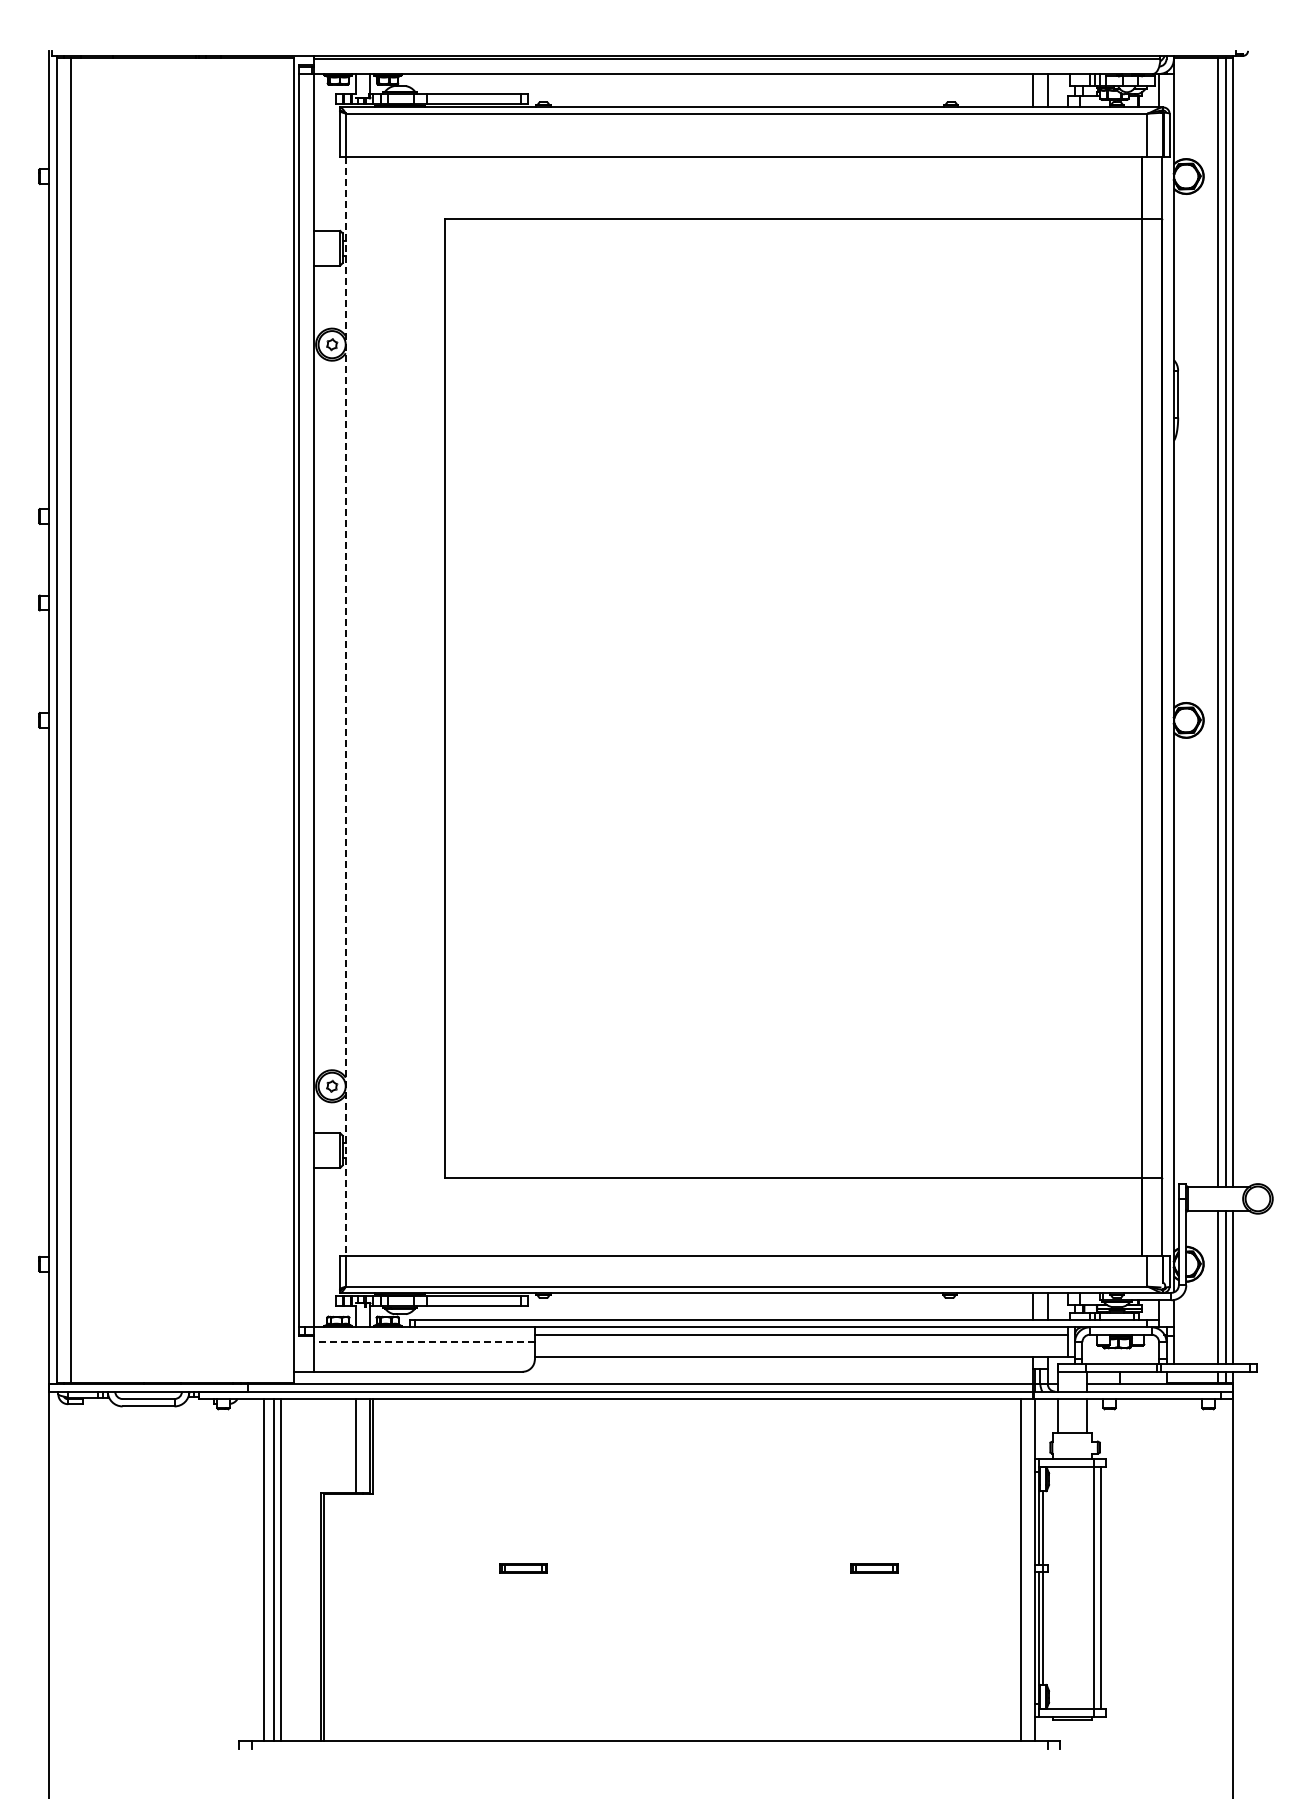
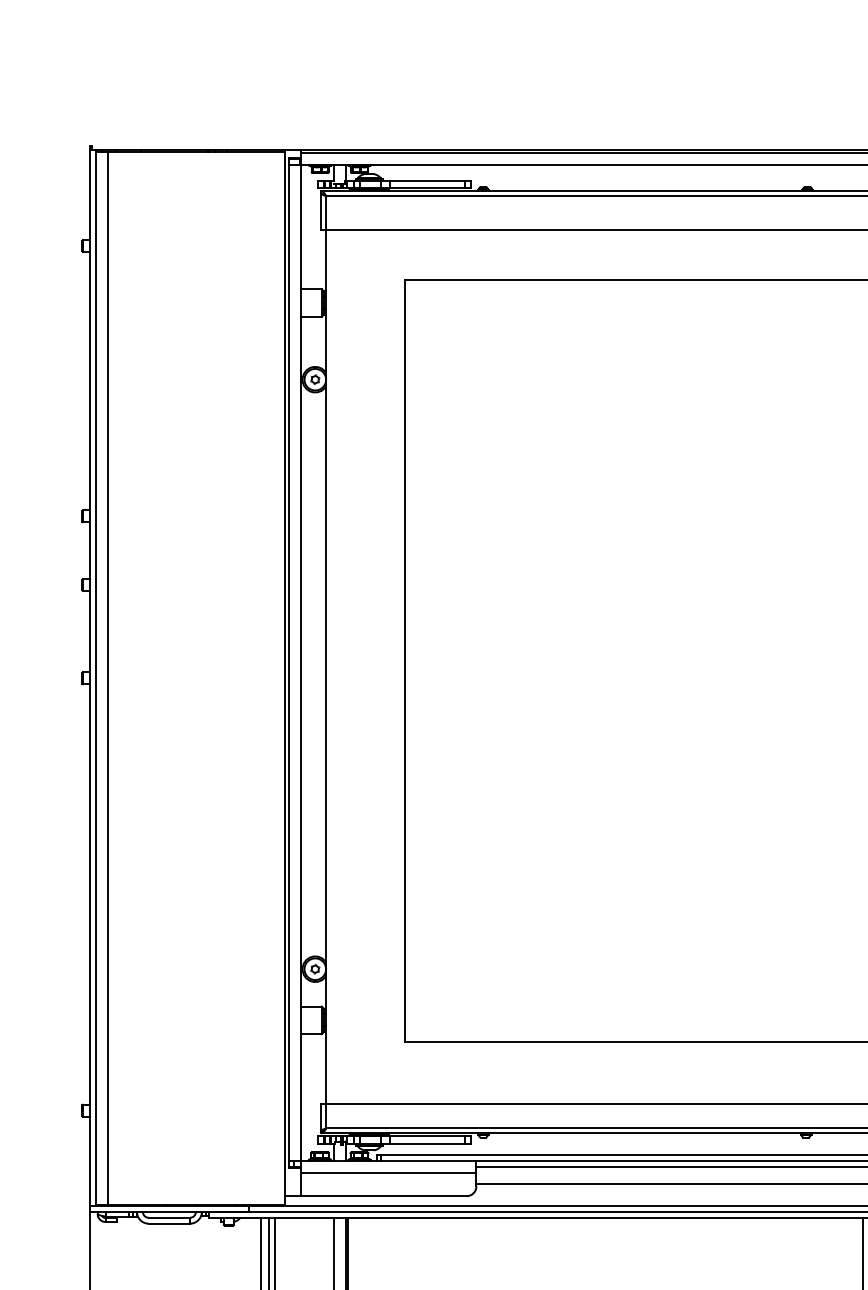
line: (345, 706) -> (325, 667), dashed -> solid
line: (424, 1342) -> (388, 1172), dashed -> solid

